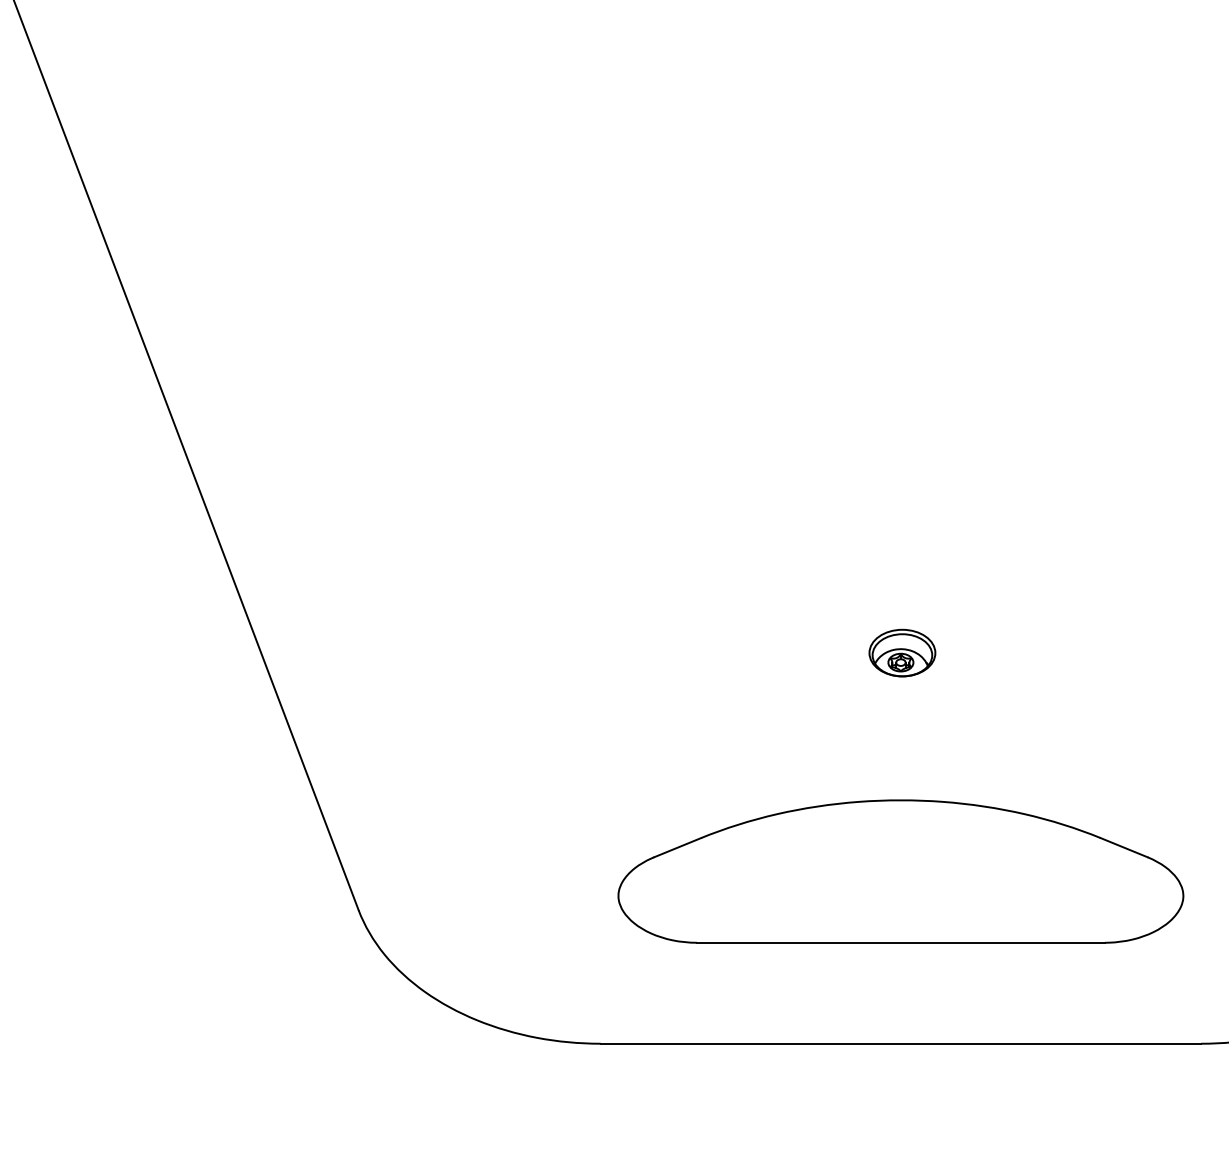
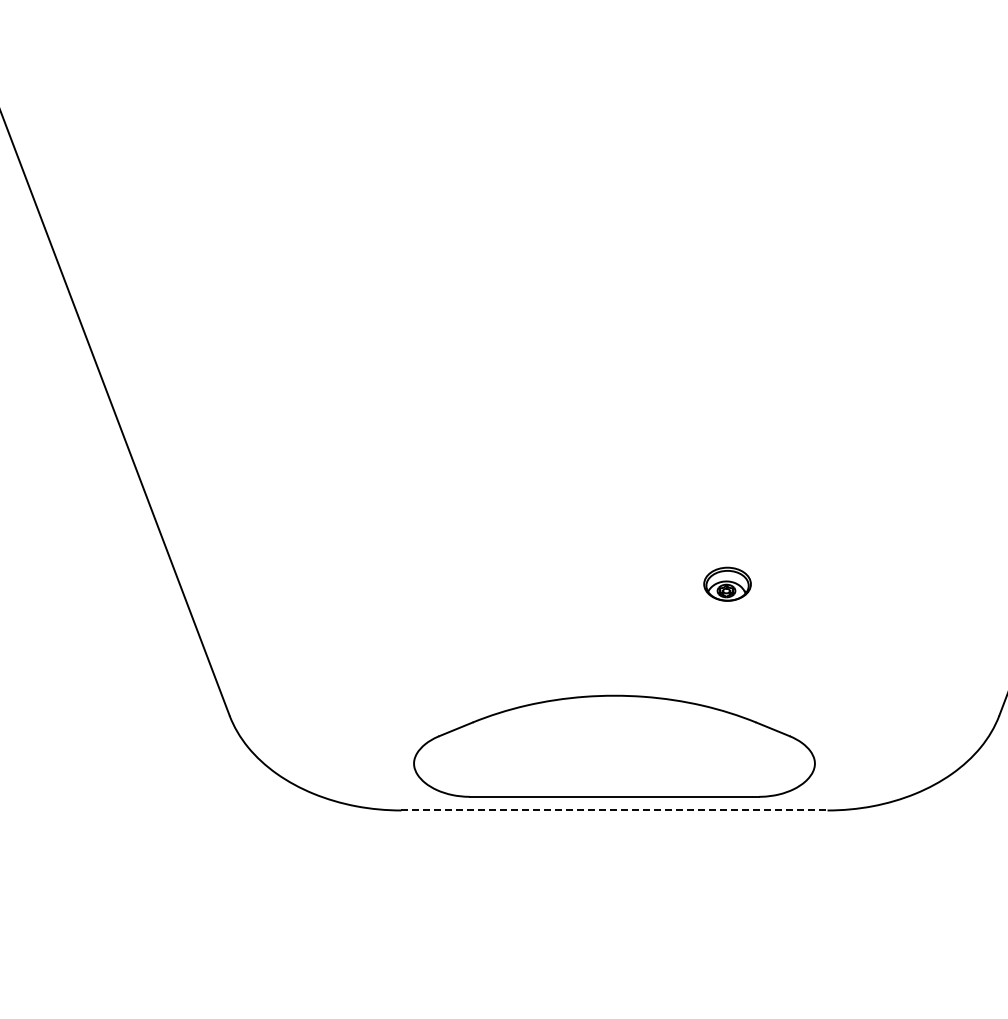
part: (902, 652) -> (727, 583), moved
part: (900, 870) -> (614, 745), moved
line: (900, 1043) -> (614, 810), solid -> dashed

